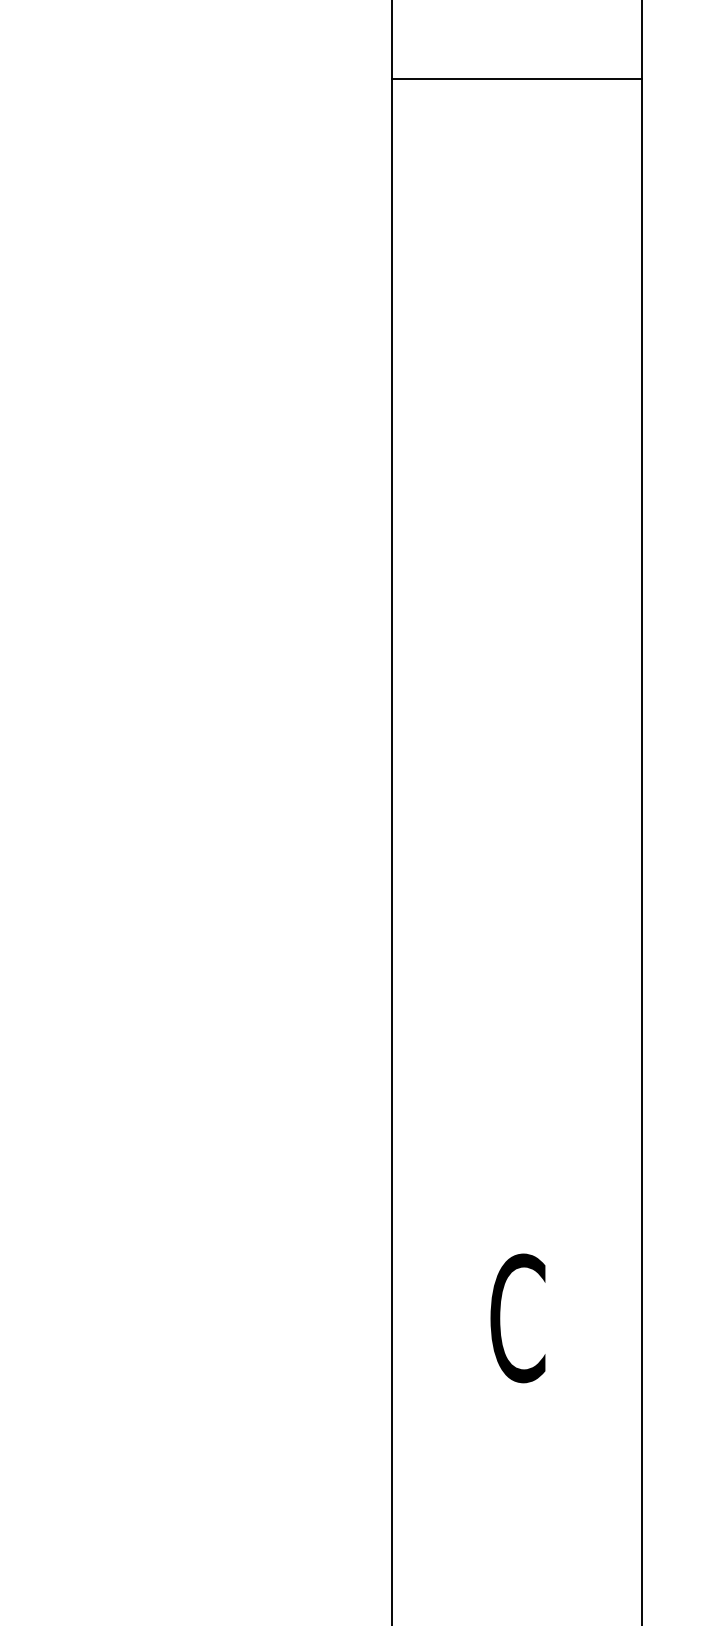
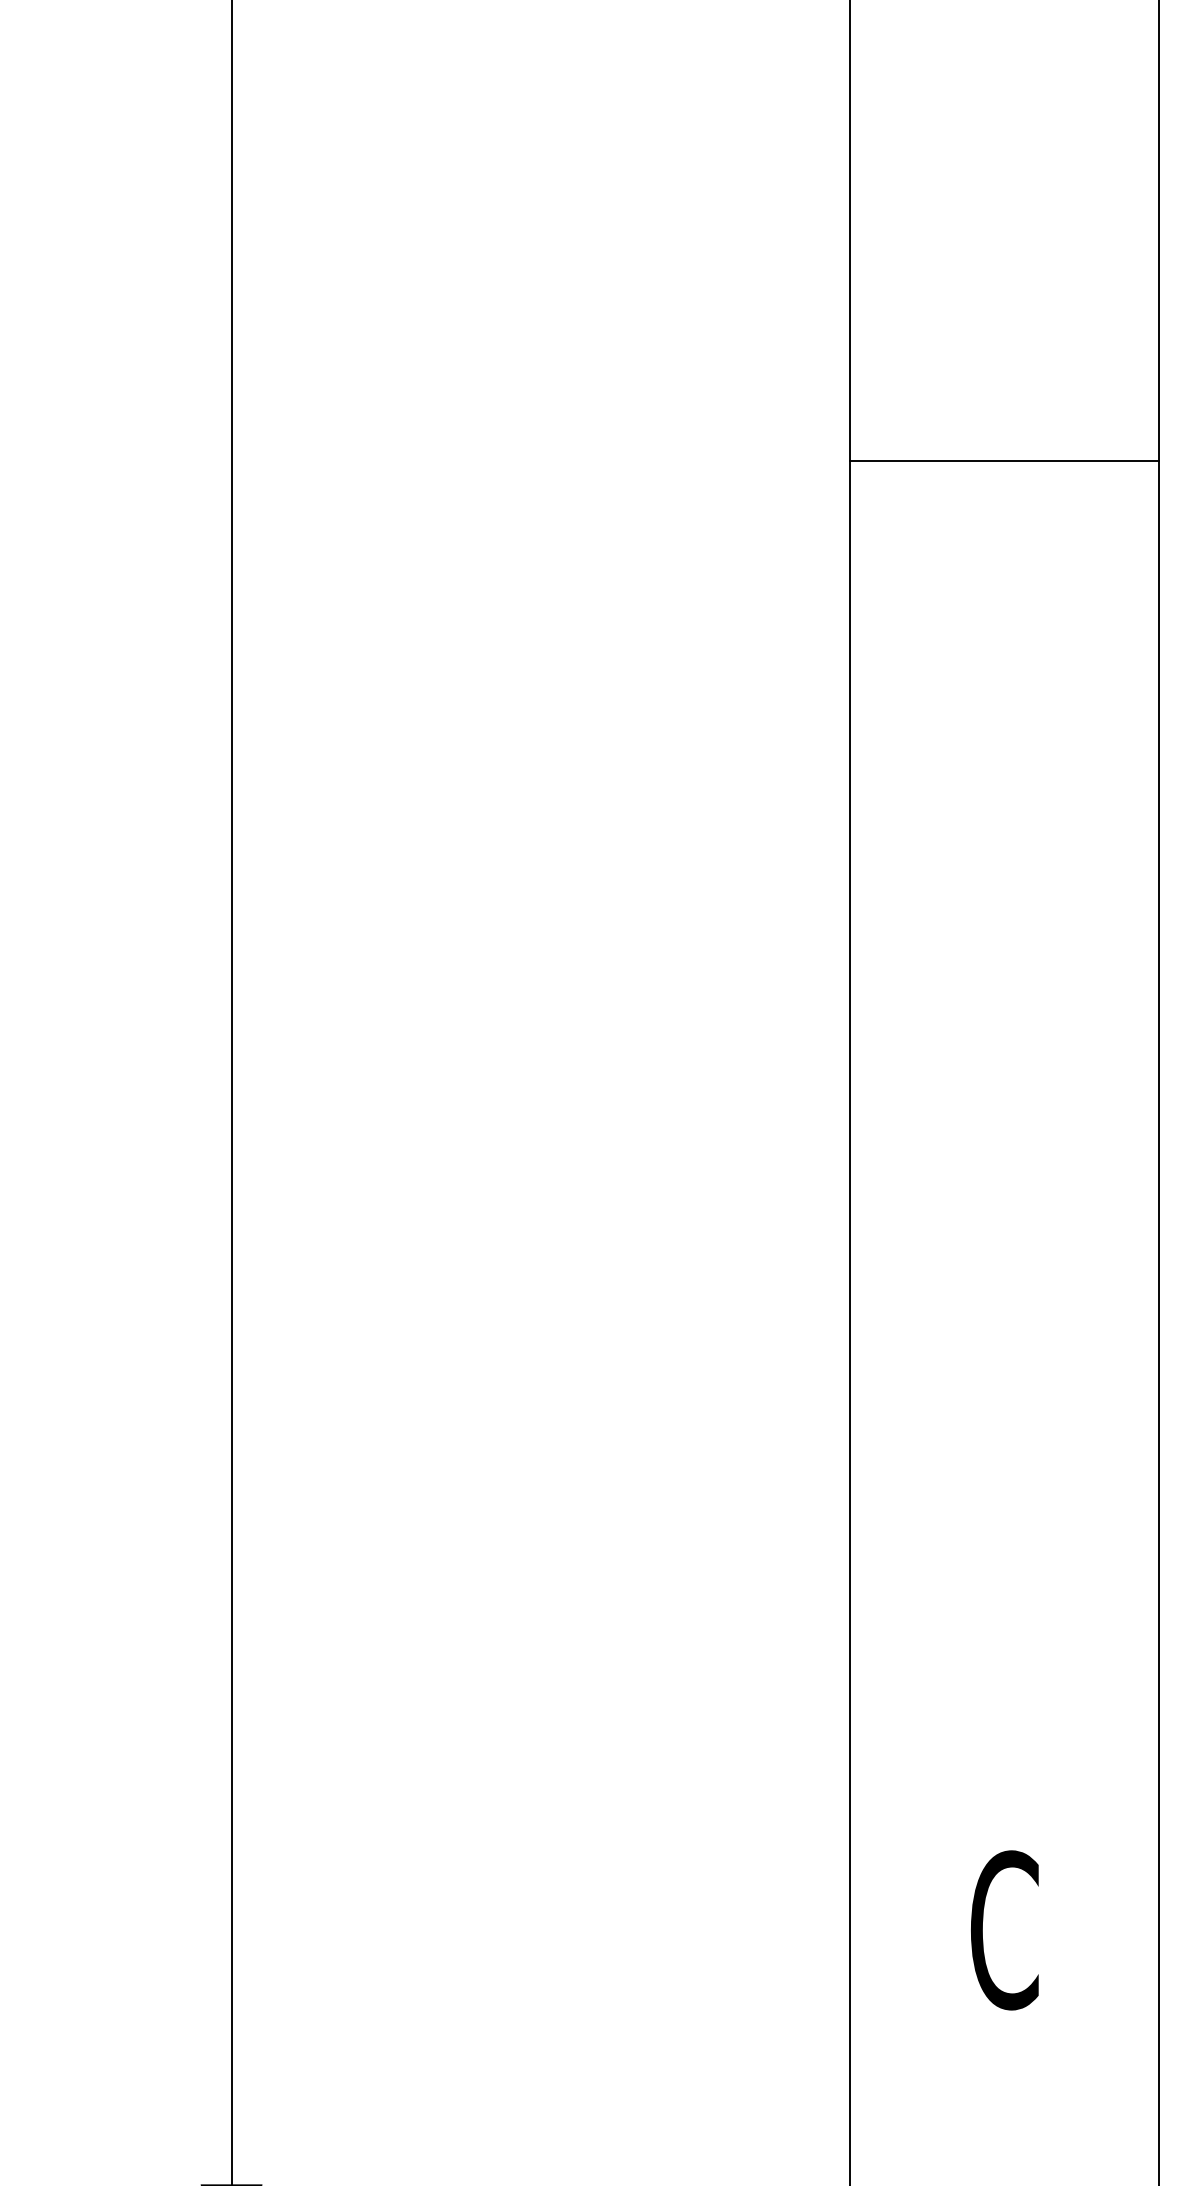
line: (516, 79) -> (1003, 460), moved

